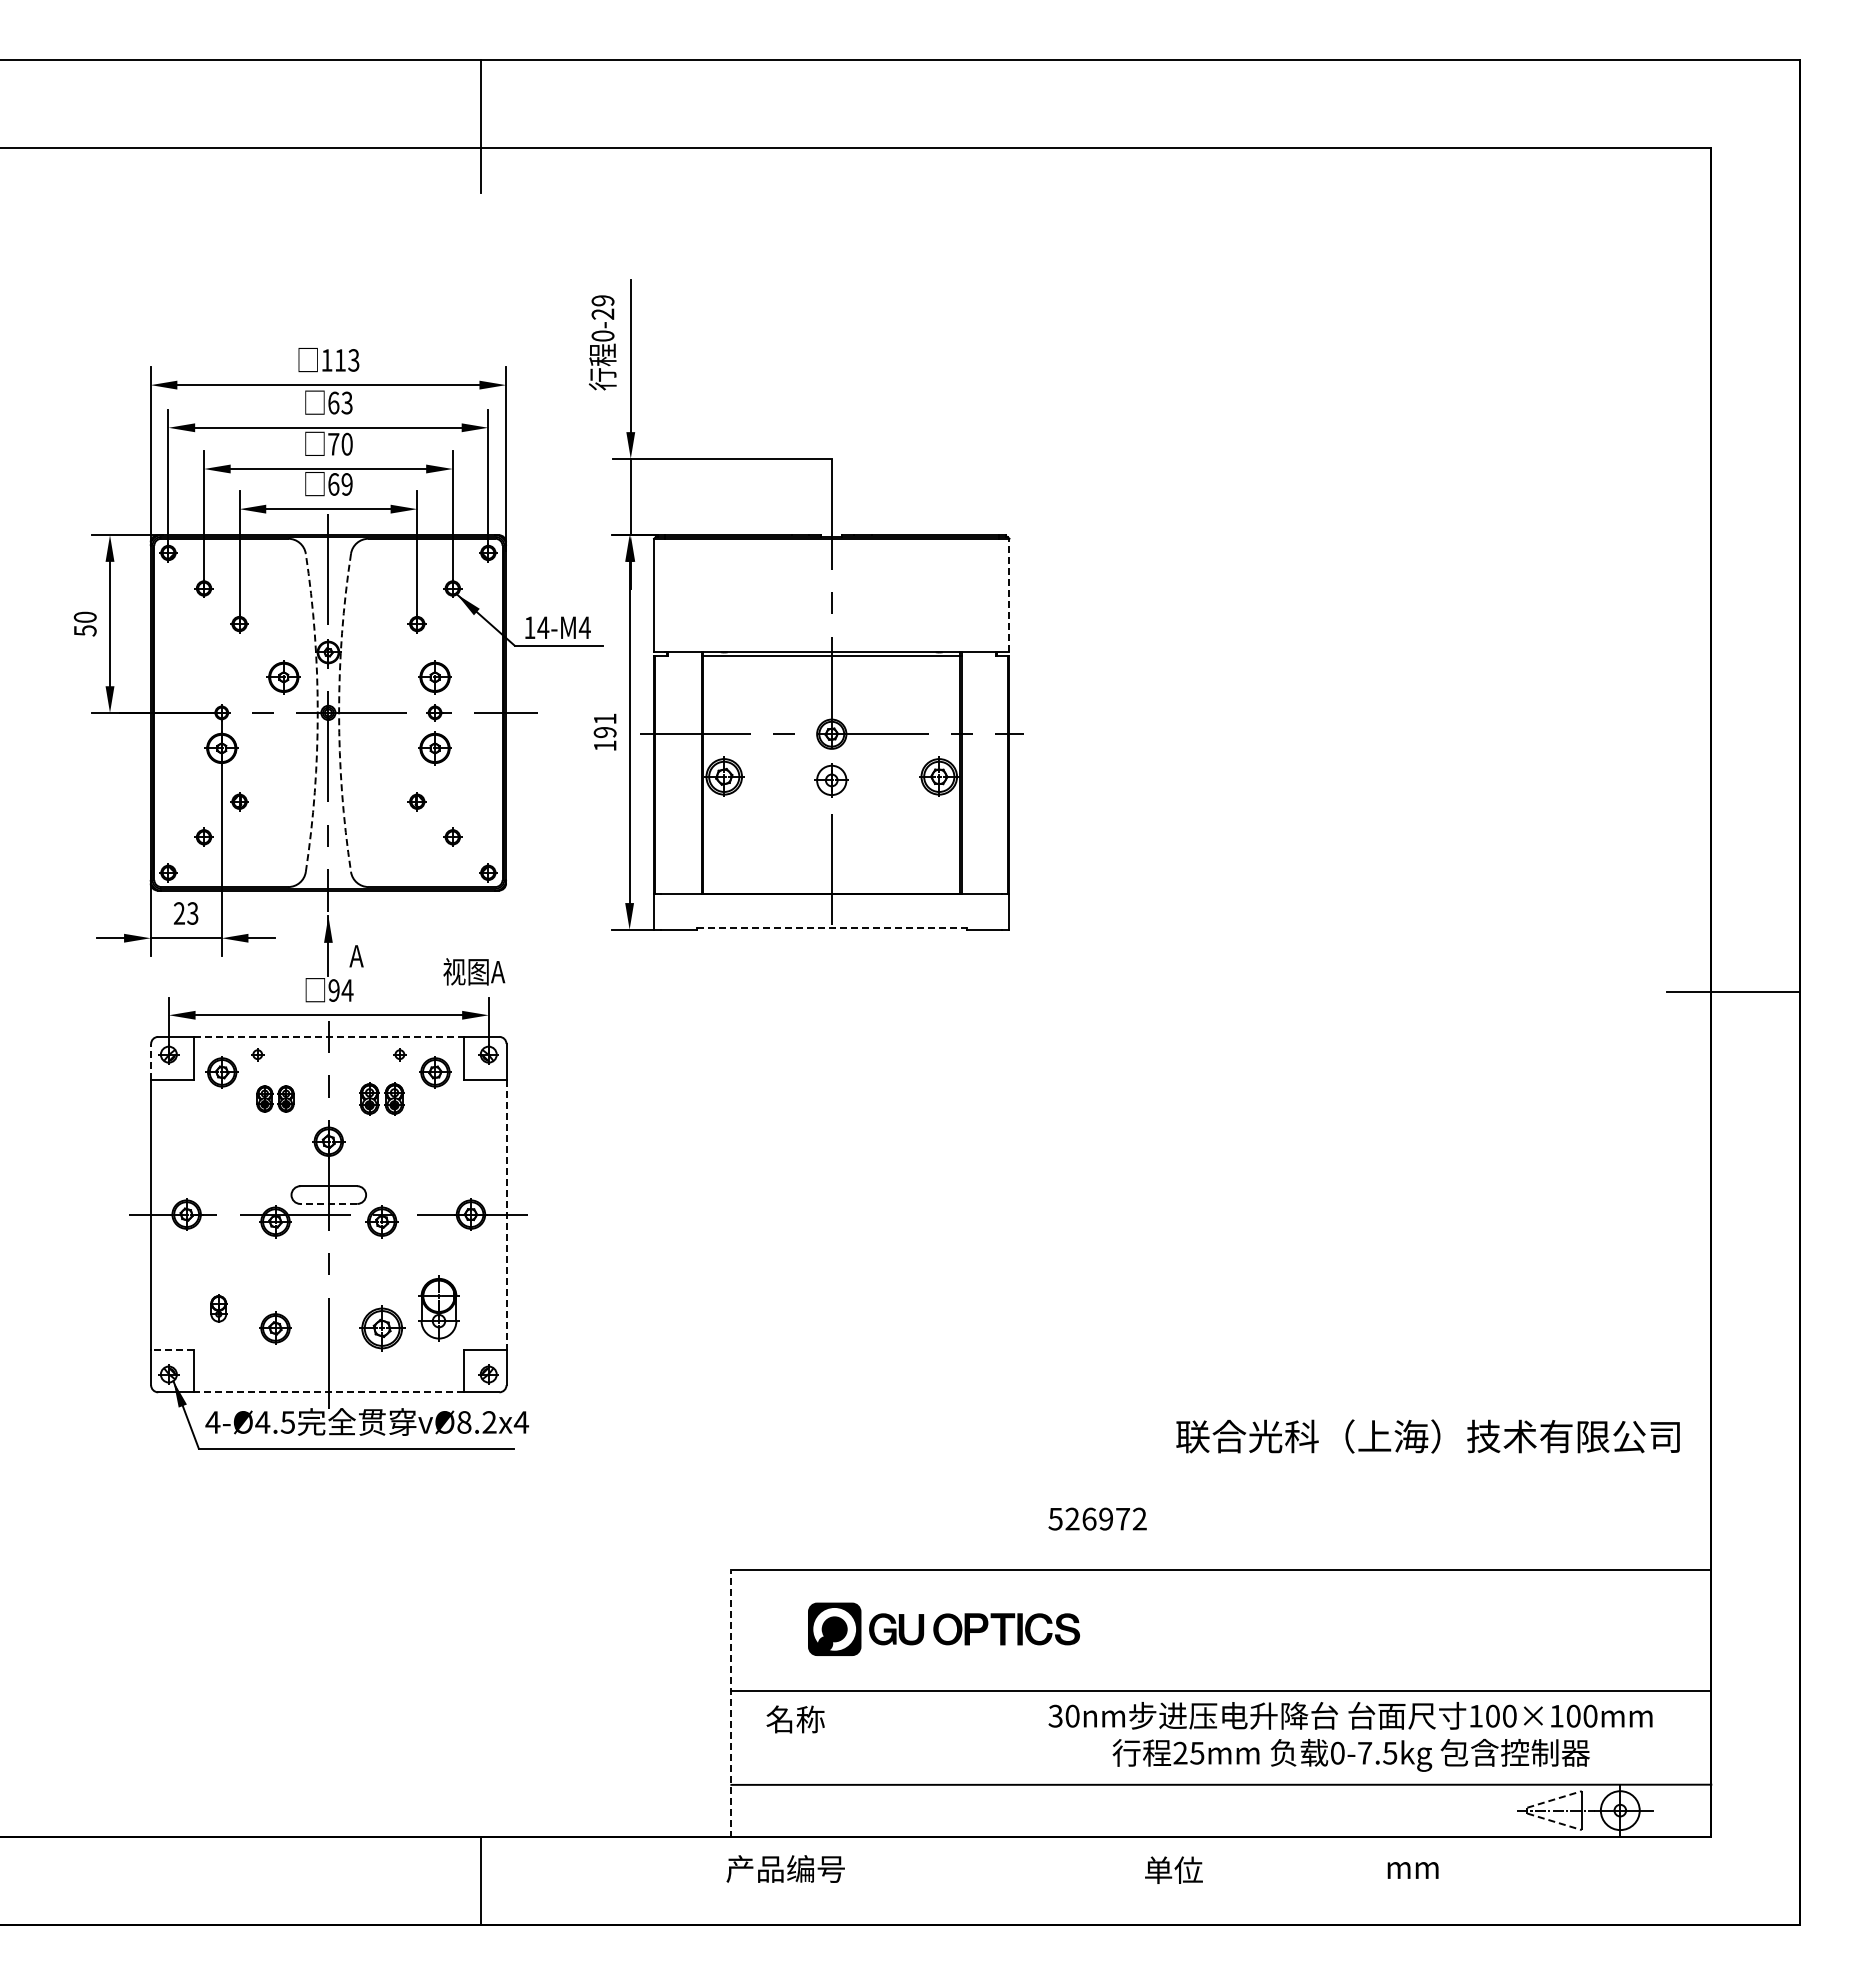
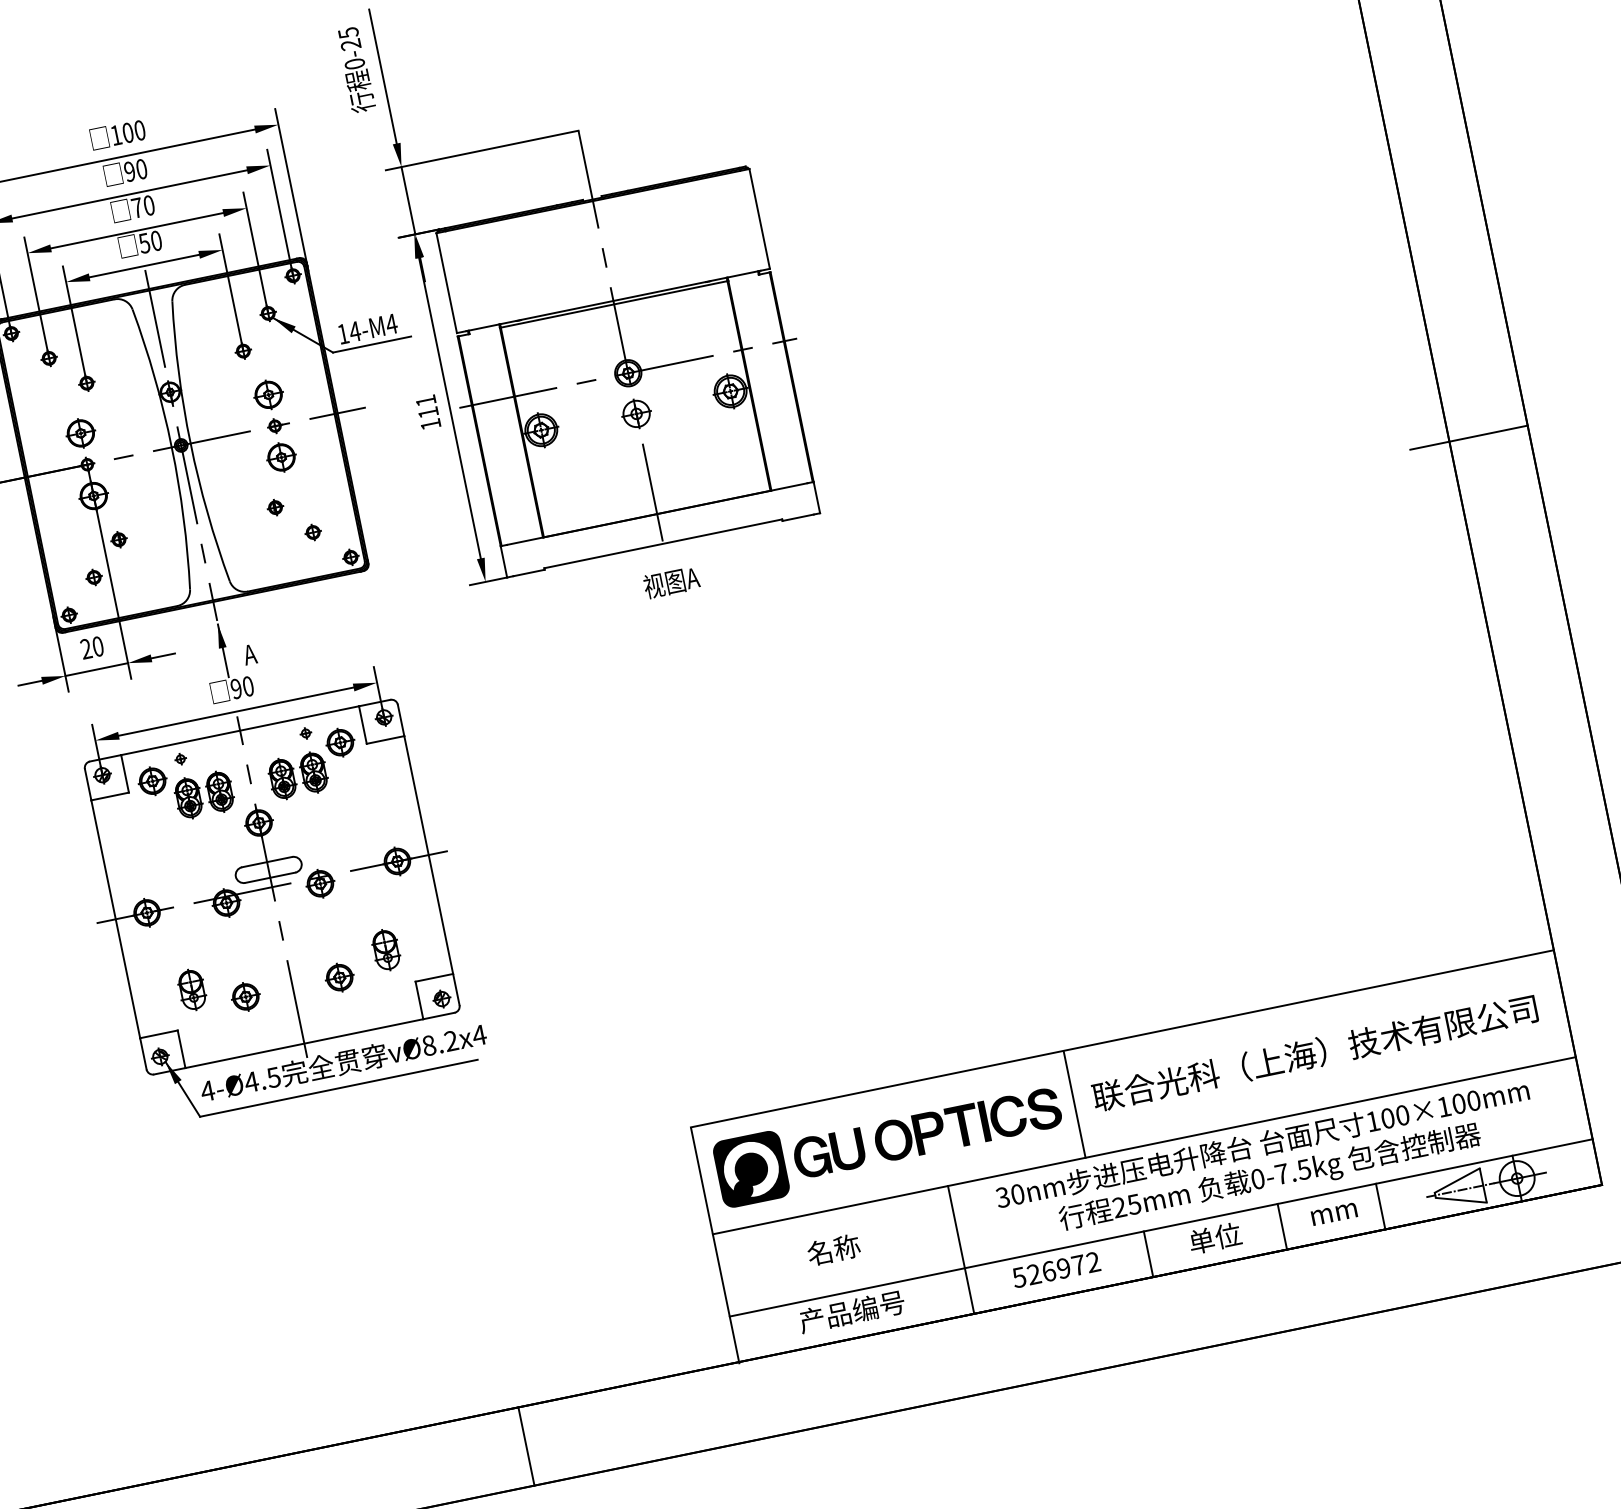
text: (602, 300) -> (348, 32), 0-29 -> 0-25
text: (347, 360) -> (134, 131), 113 -> 100
text: (340, 402) -> (135, 169), 63 -> 90
text: (340, 484) -> (150, 242), 69 -> 50
line: (1009, 595) -> (759, 218), dashed -> solid
part: (283, 677) -> (80, 433), moved
arc: (317, 712) -> (171, 447), dashed -> solid
arc: (339, 712) -> (190, 443), dashed -> solid
text: (604, 732) -> (427, 412), 191 -> 111
text: (192, 913) -> (97, 646), 23 -> 20
line: (832, 927) -> (663, 543), dashed -> solid
text: (474, 971) -> (671, 582), moved
text: (347, 990) -> (248, 686), 94 -> 90
line: (329, 1036) -> (240, 730), dashed -> solid
line: (151, 1061) -> (88, 784), dashed -> solid
part: (275, 1098) -> (204, 794), size x1.67
part: (381, 1098) -> (297, 775), size x1.43
line: (328, 1203) -> (269, 877), dashed -> solid
line: (506, 1215) -> (428, 855), dashed -> solid
part: (218, 1308) -> (192, 989), size x1.67
part: (438, 1308) -> (385, 950), size x0.71
part: (381, 1327) -> (339, 977), size x0.71
line: (171, 1349) -> (158, 1034), dashed -> solid
line: (328, 1392) -> (304, 1043), dashed -> solid
text: (1427, 1436) -> (1314, 1053), moved
text: (1097, 1518) -> (1056, 1269), moved
part: (943, 1629) -> (888, 1141), size x1.43
line: (1154, 1630) -> (1074, 1104), added
line: (731, 1704) -> (715, 1245), dashed -> solid
text: (795, 1719) -> (833, 1249), moved
line: (998, 1763) -> (961, 1249), added
line: (1555, 1799) -> (1458, 1180), dashed -> solid
line: (1201, 1810) -> (1148, 1254), added
line: (1353, 1810) -> (1282, 1226), added
line: (1465, 1810) -> (1380, 1206), added
line: (1555, 1821) -> (1462, 1199), dashed -> solid
text: (785, 1868) -> (851, 1311), moved
text: (1173, 1869) -> (1214, 1237), moved
text: (1412, 1870) -> (1333, 1214), moved

